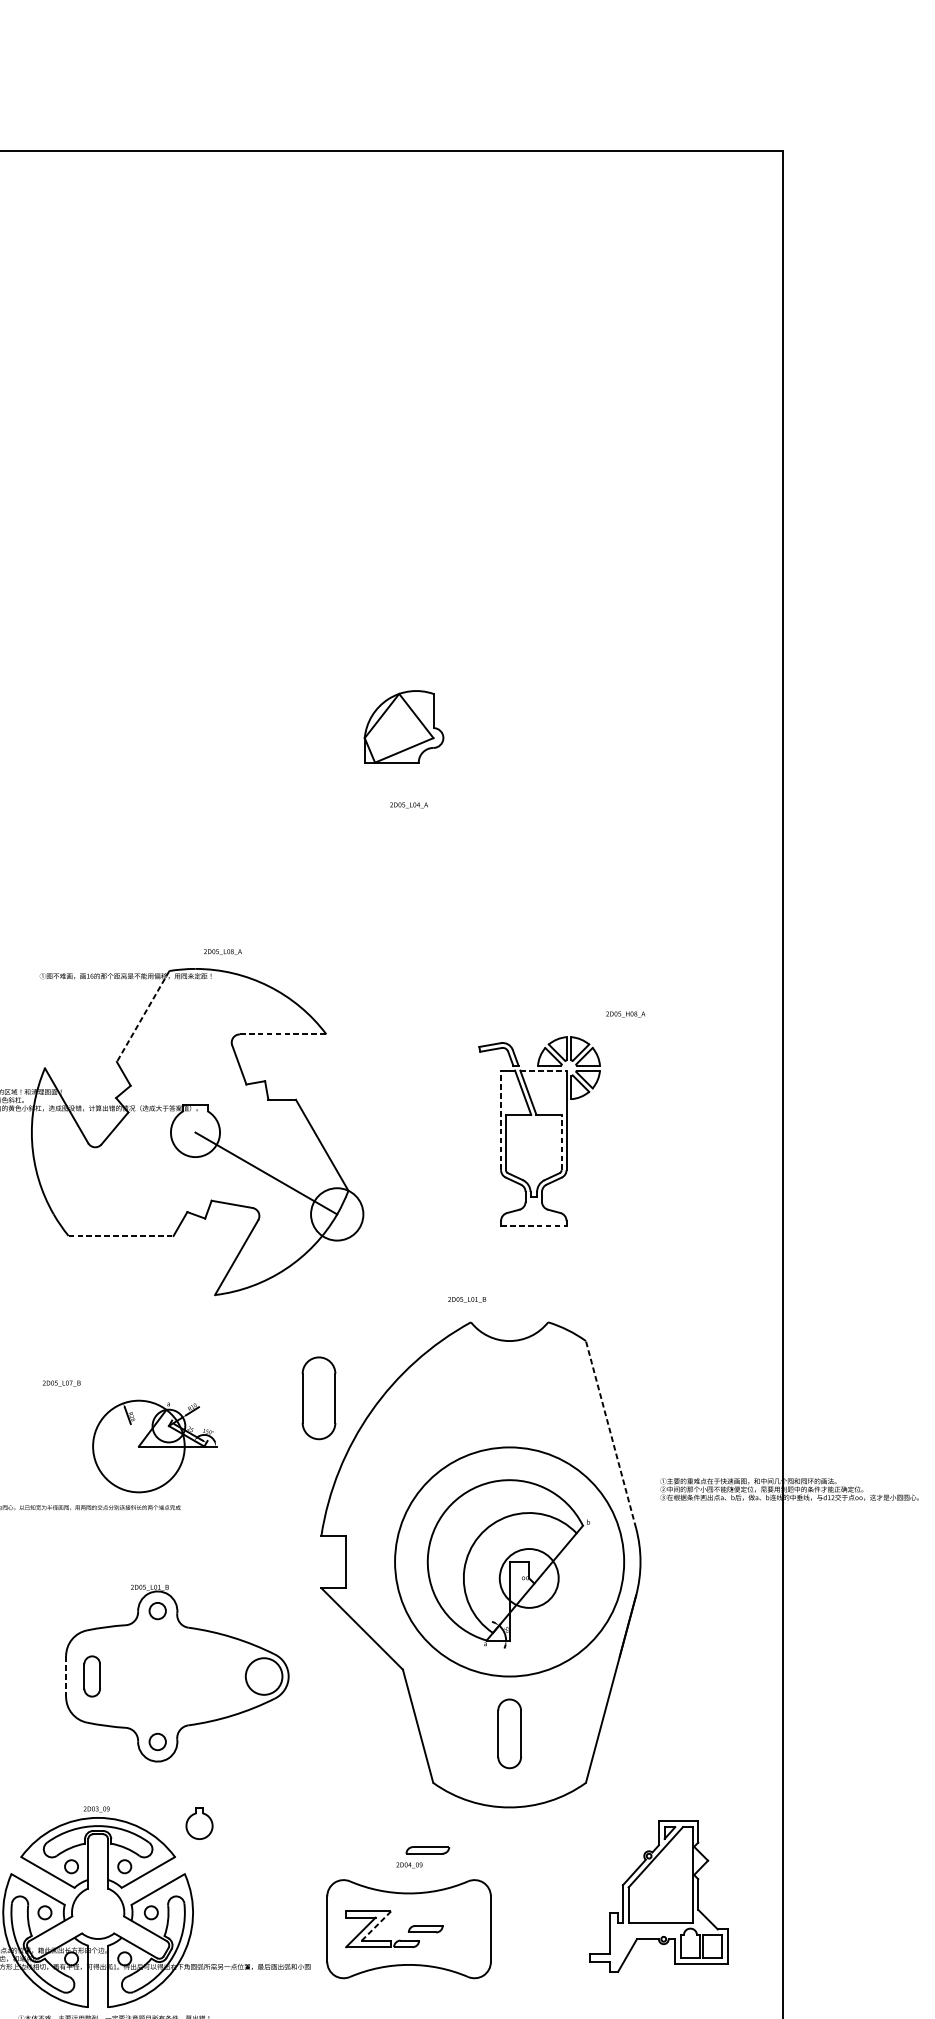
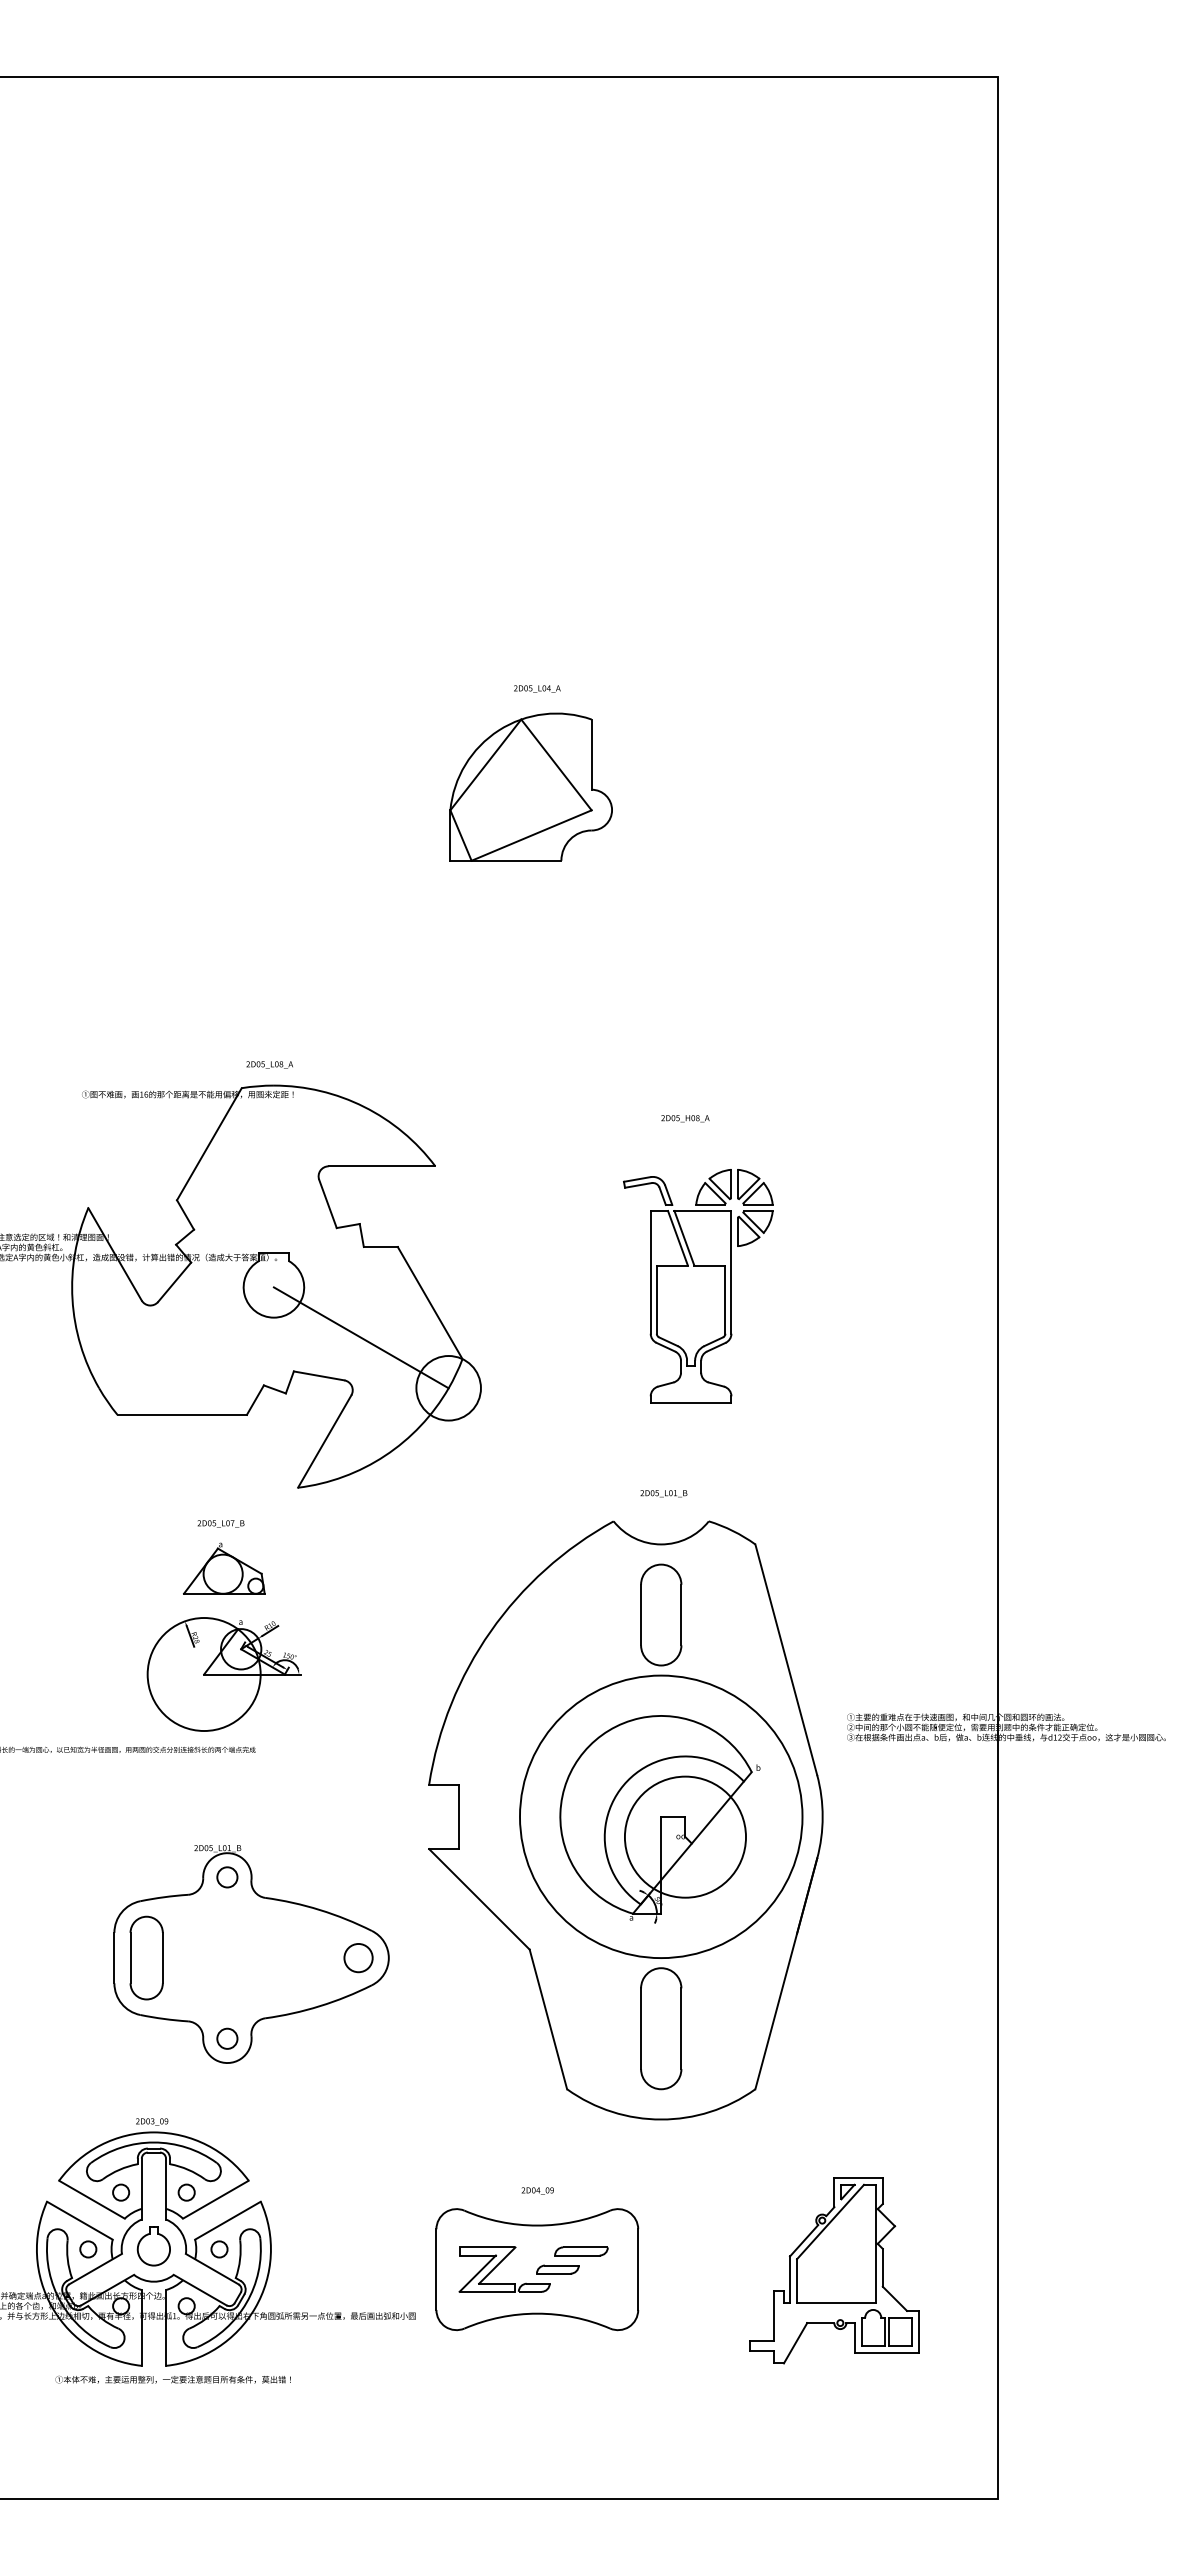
part: (403, 726) -> (530, 786), size x1.67
text: (409, 805) -> (537, 688), moved
text: (222, 951) -> (269, 1064), moved
text: (625, 1014) -> (685, 1118), moved
line: (143, 1016) -> (209, 1144), dashed -> solid
line: (283, 1034) -> (382, 1166), dashed -> solid
line: (543, 1071) -> (703, 1211), dashed -> solid
line: (500, 1119) -> (650, 1271), dashed -> solid
line: (561, 1142) -> (725, 1299), dashed -> solid
line: (534, 1225) -> (691, 1402), dashed -> solid
line: (121, 1235) -> (182, 1414), dashed -> solid
text: (466, 1299) -> (663, 1493), moved
part: (155, 1360) -> (224, 1568), added
text: (61, 1383) -> (220, 1523), moved
part: (319, 1397) -> (661, 1614), moved
line: (611, 1434) -> (786, 1659), dashed -> solid
circle: (529, 1577) -> (685, 1836), size x1.67
line: (66, 1676) -> (114, 1958), dashed -> solid
part: (92, 1676) -> (146, 1957), size x1.67
circle: (264, 1676) -> (358, 1957), size x0.62
part: (509, 1733) -> (661, 2028), size x1.43
part: (199, 1823) -> (153, 2246), moved
part: (427, 1850) -> (581, 2251), moved
part: (659, 1896) -> (834, 2270), moved
line: (376, 1925) -> (497, 2265), dashed -> solid

